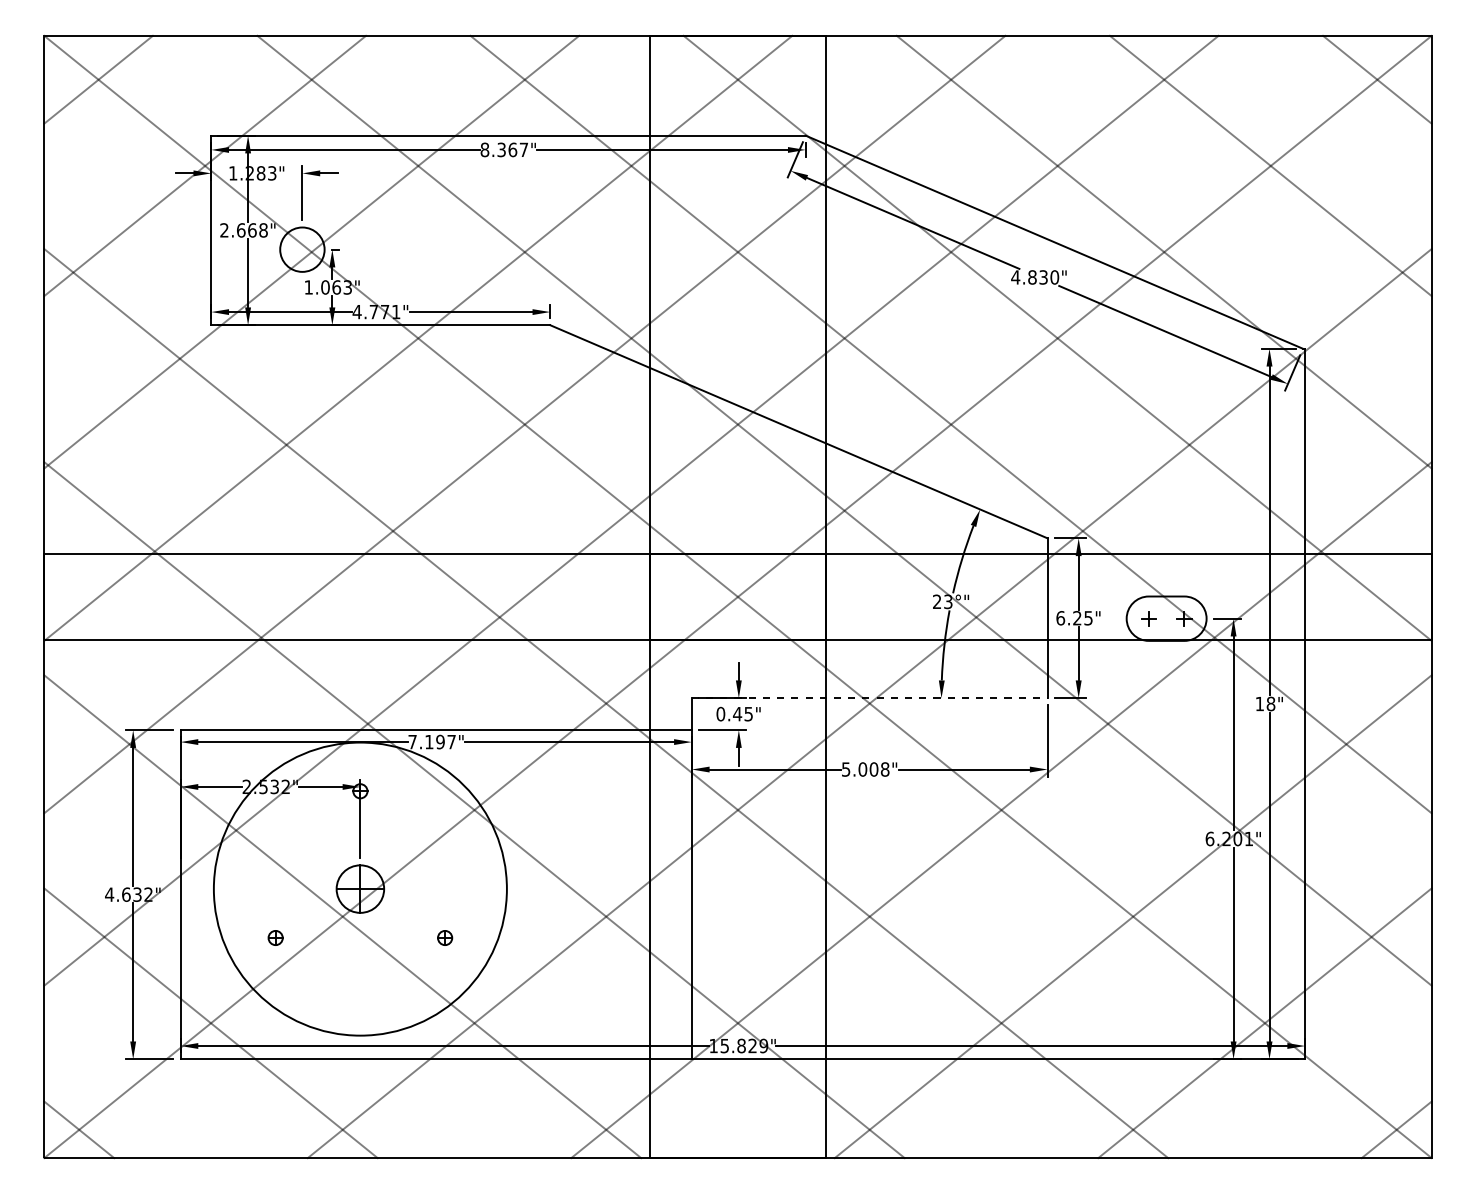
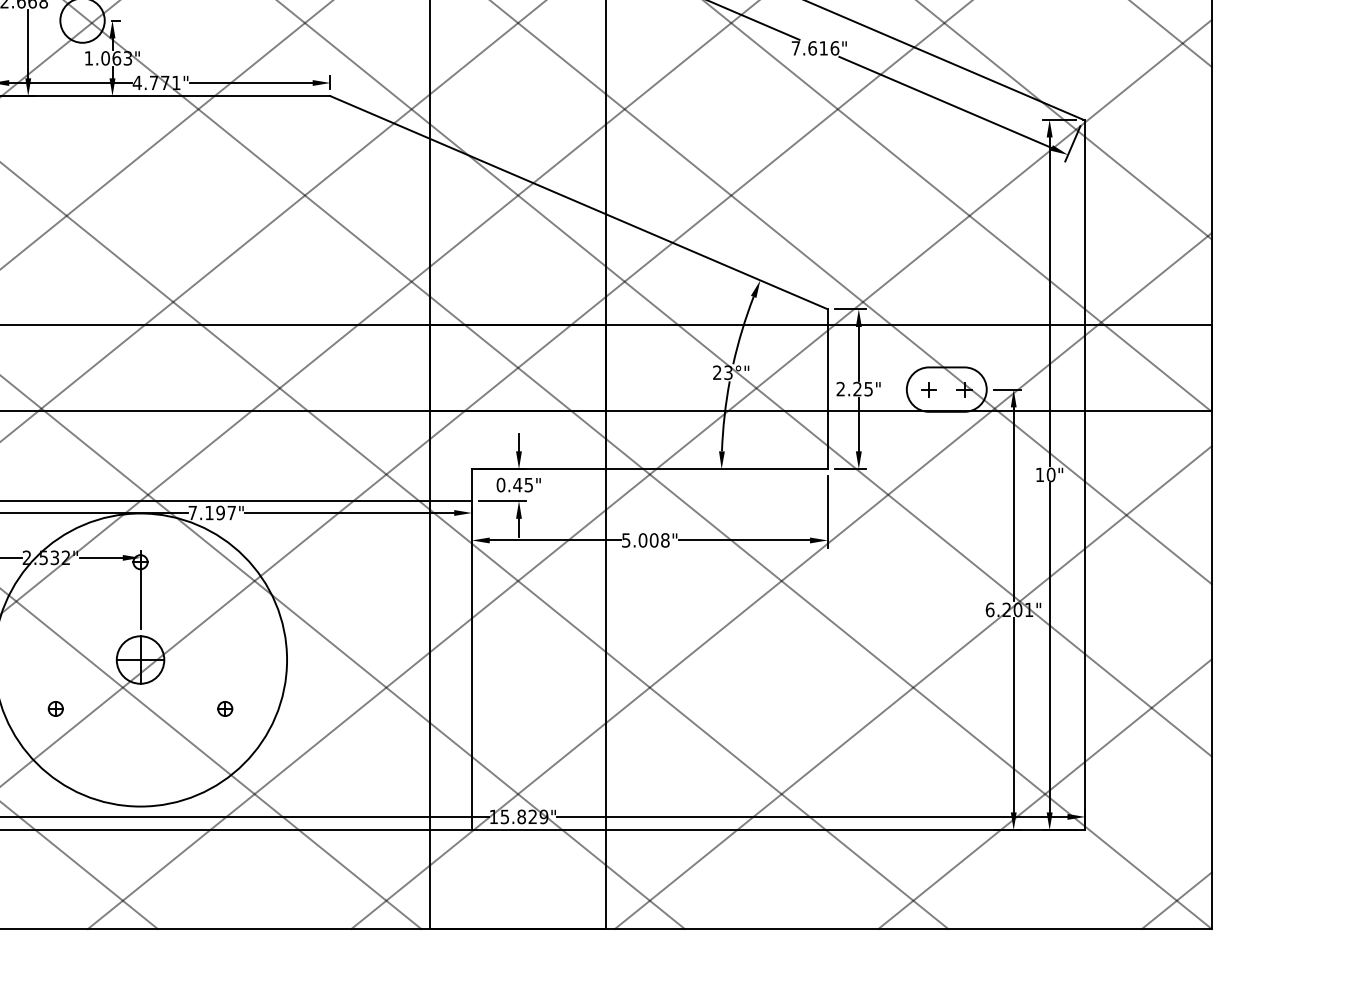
text: (1035, 277) -> (815, 48), 4.830" -> 7.616"
text: (1060, 618) -> (840, 389), 6.25" -> 2.25"
line: (869, 698) -> (649, 469), dashed -> solid
text: (1270, 703) -> (1050, 474), 18" -> 10"

